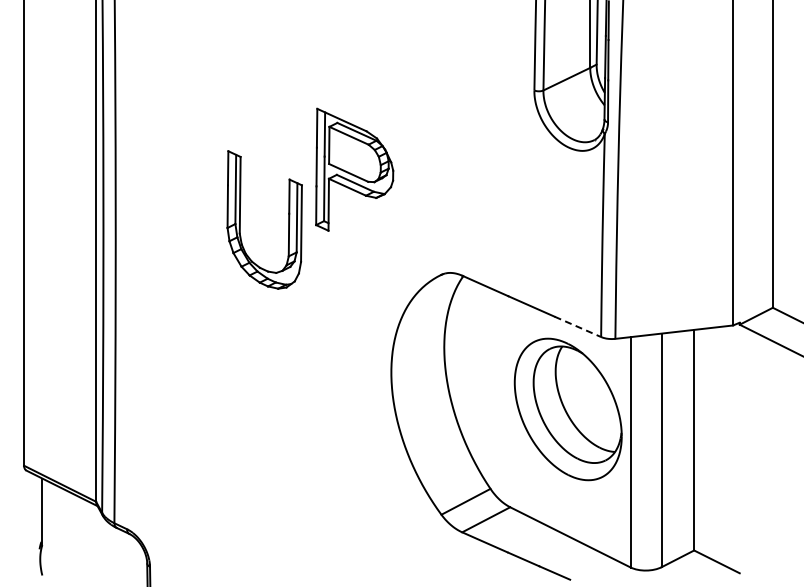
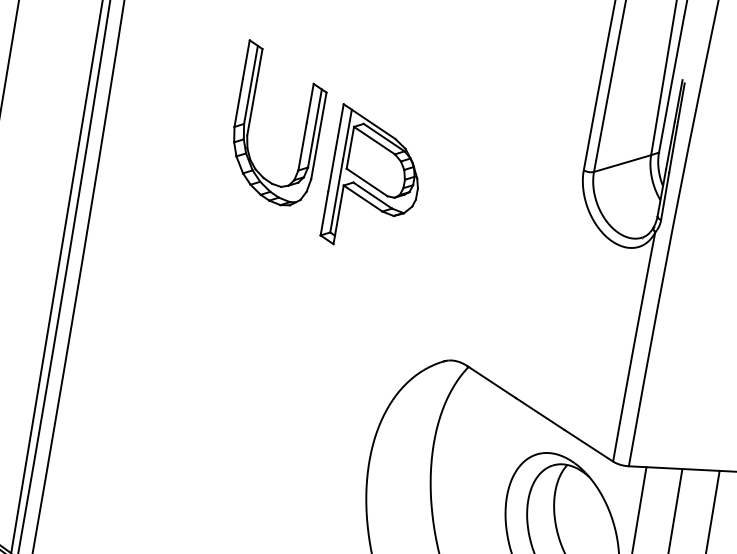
part: (354, 169) -> (374, 179), moved
part: (240, 219) -> (250, 119), moved
line: (578, 327) -> (589, 446), dashed -> solid

